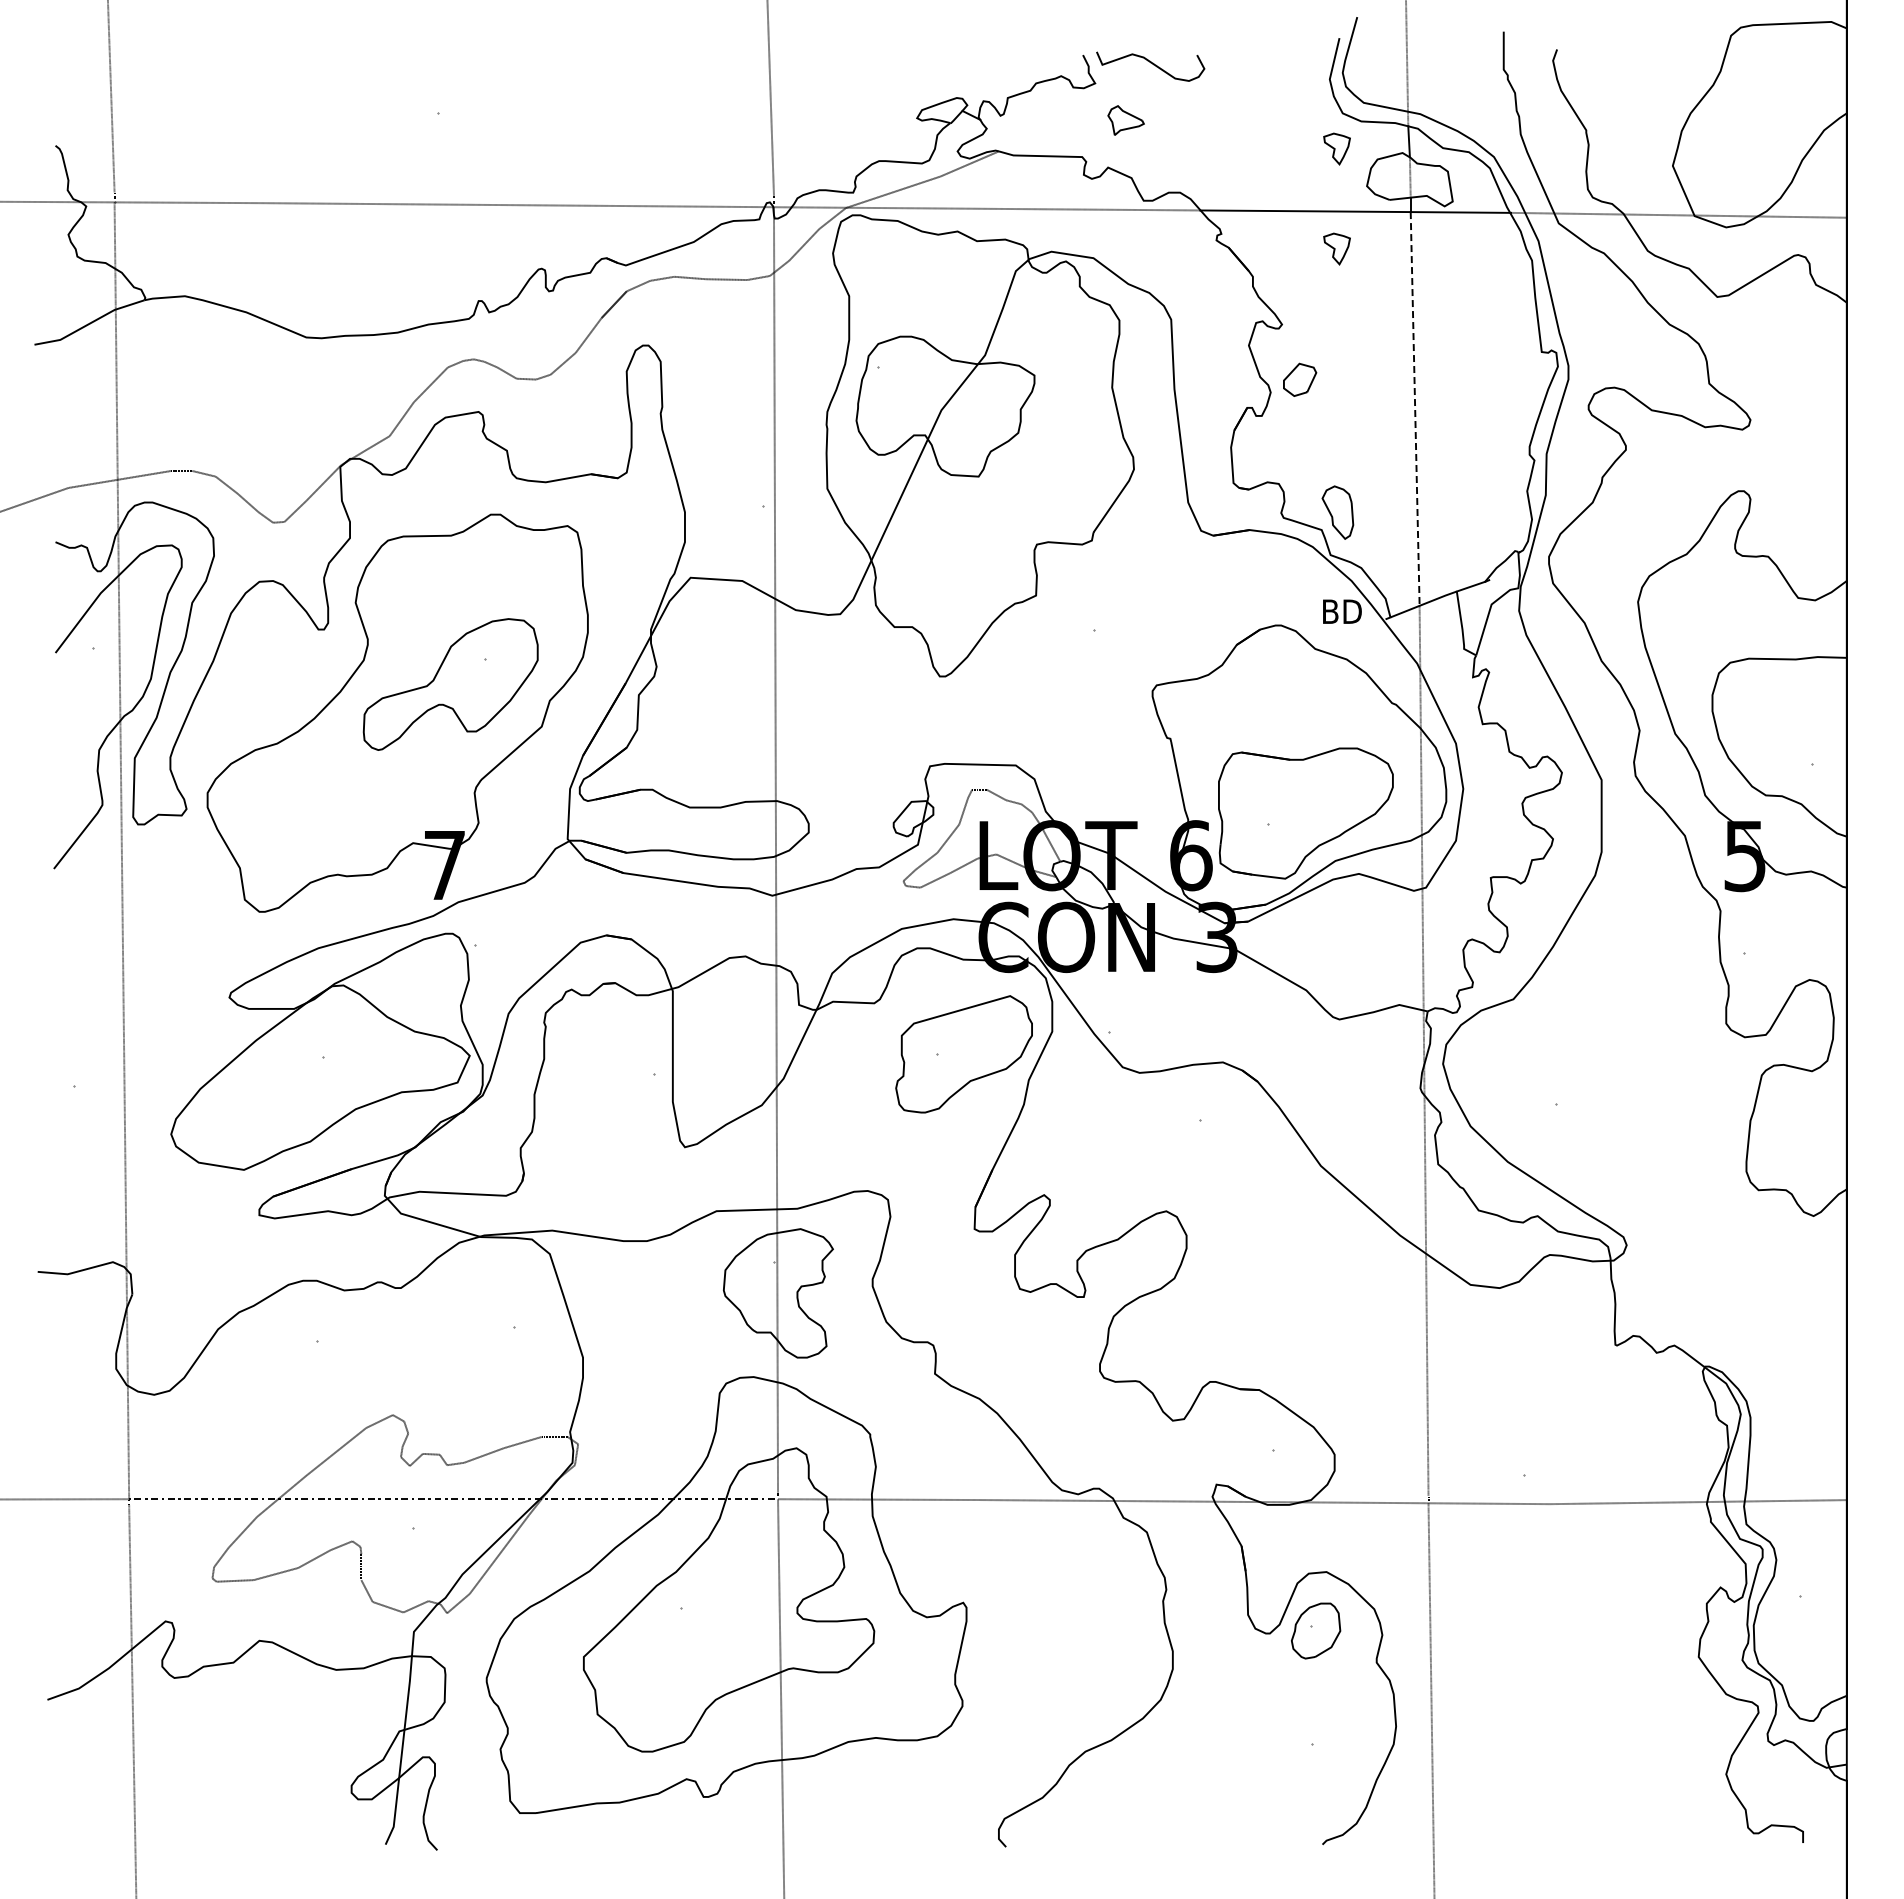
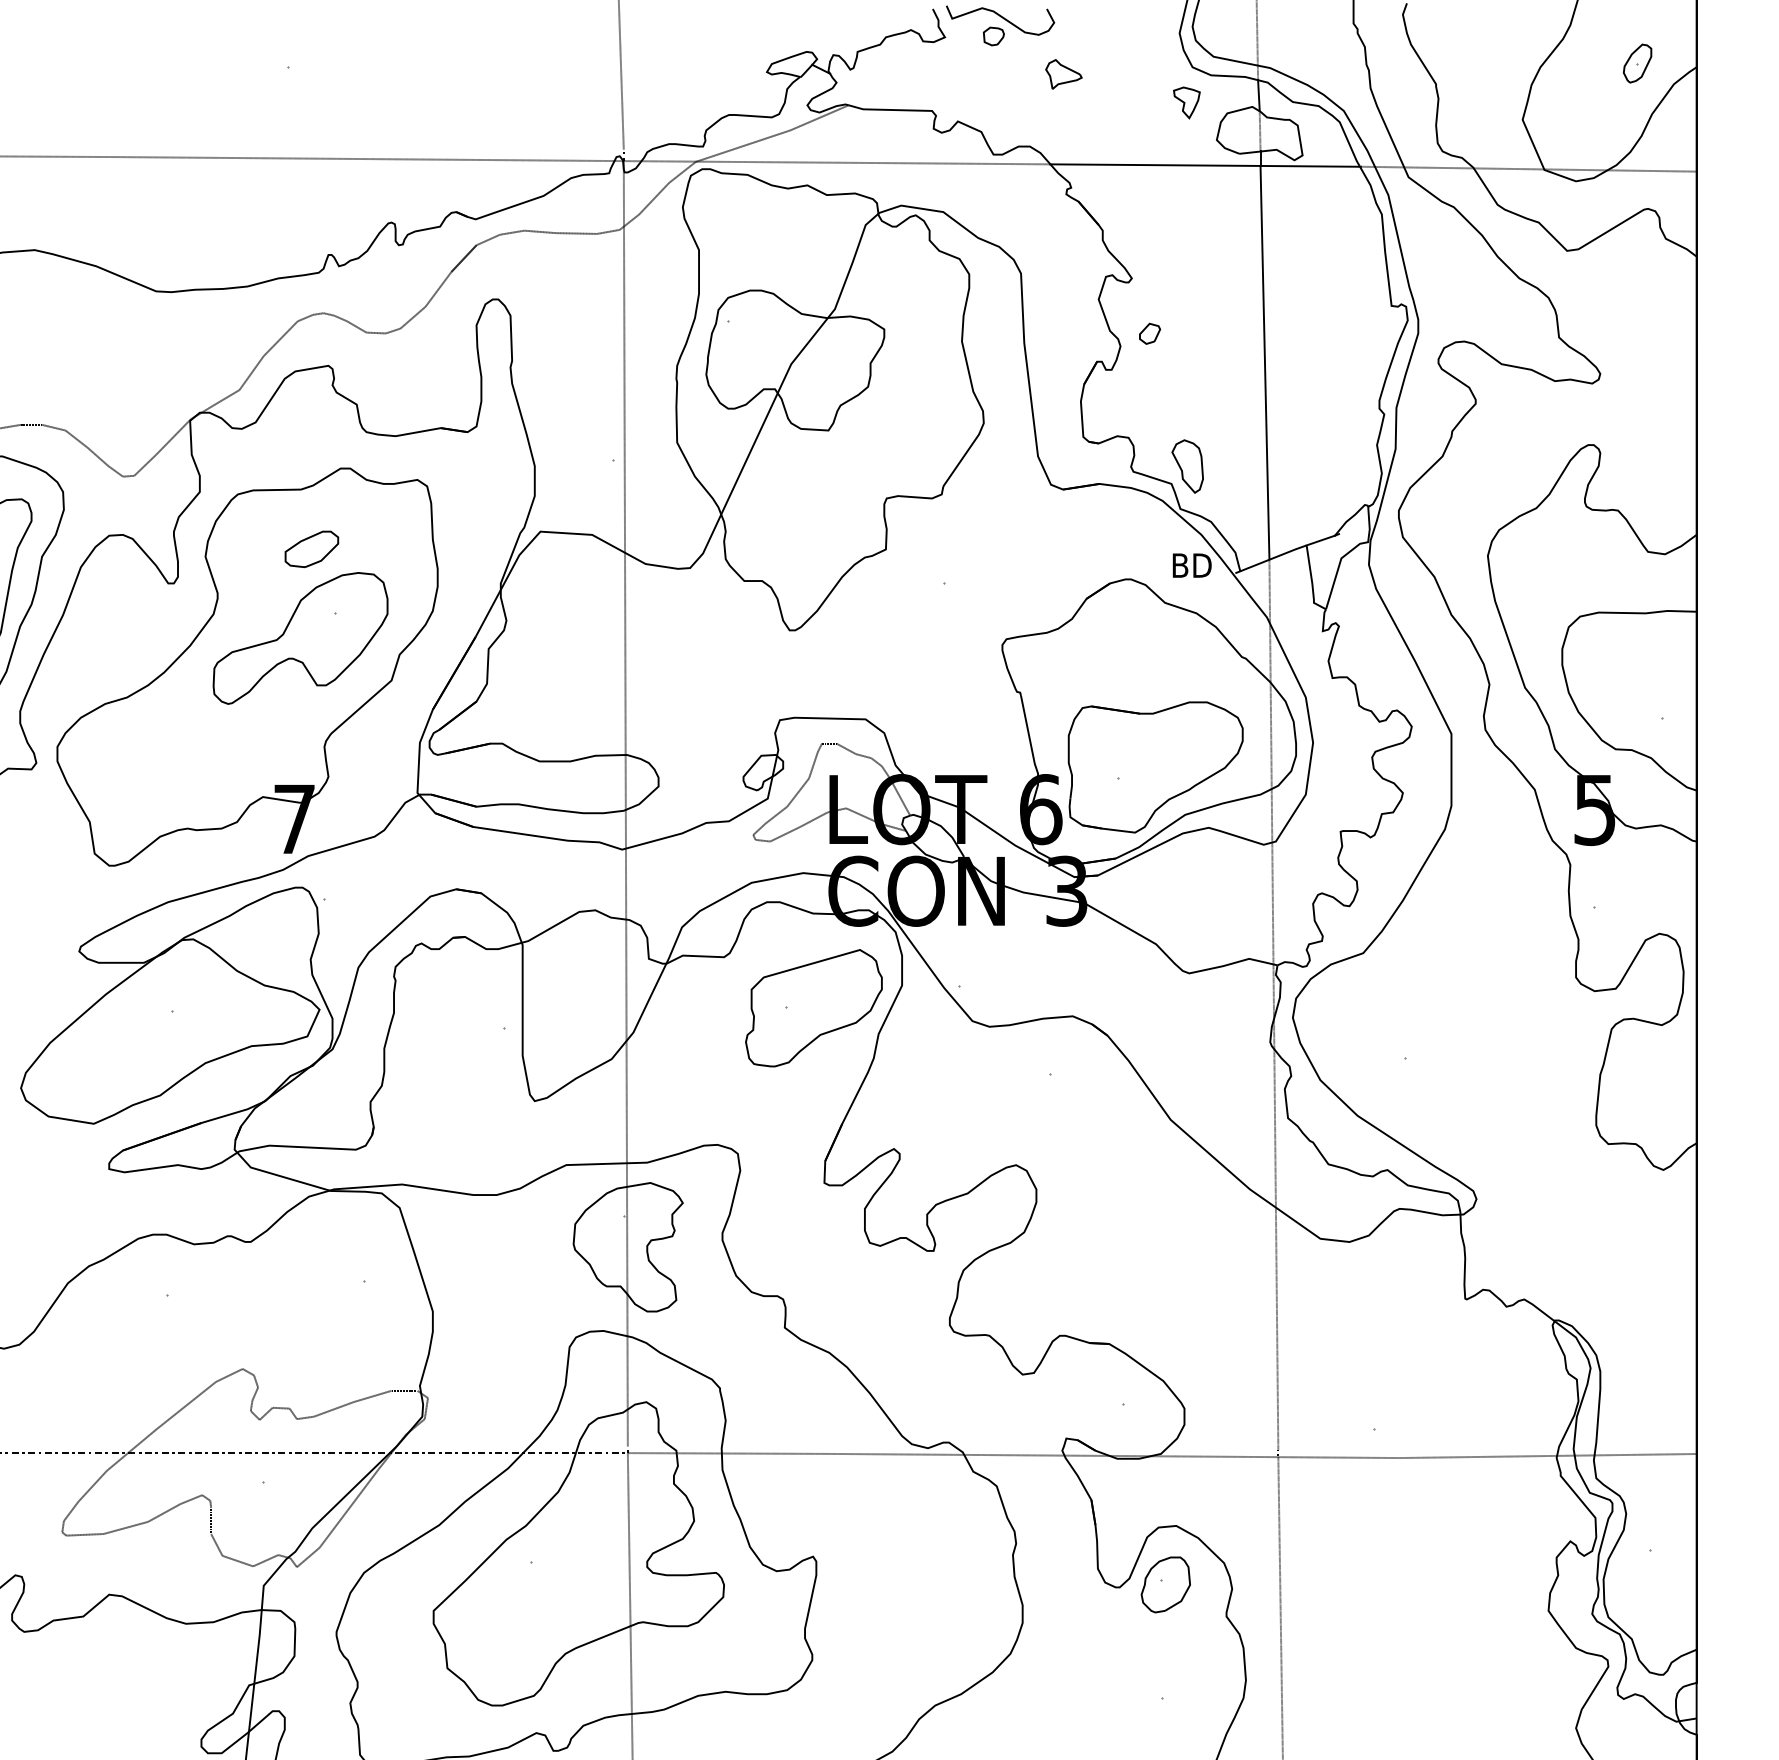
part: (1144, 82) -> (994, 36), added
part: (1787, 109) -> (1637, 63), added
part: (1125, 120) -> (1063, 74), moved
part: (1336, 248) -> (1186, 202), removed
part: (1300, 379) -> (1150, 333), size x0.62
line: (1415, 408) -> (1265, 362), dashed -> solid
part: (461, 595) -> (311, 549), added

